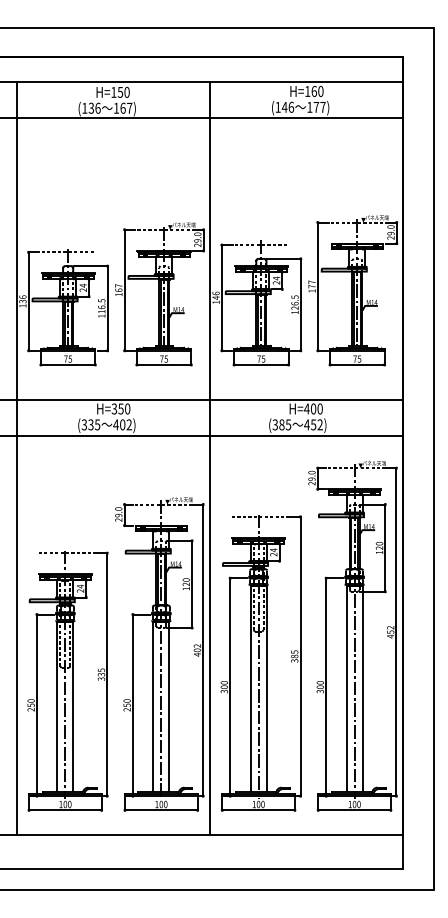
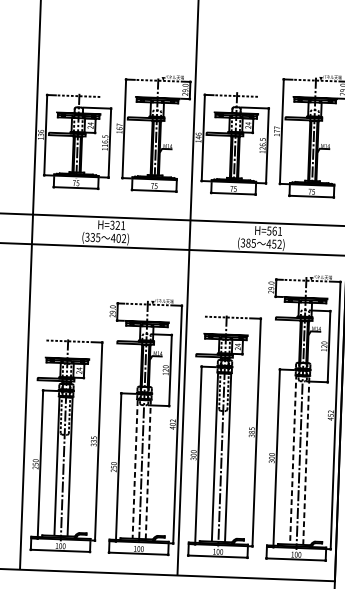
text: (124, 408) -> (120, 225), H=350 -> H=321
text: (313, 408) -> (274, 230), H=400 -> H=561
line: (354, 585) -> (302, 376), solid -> dashed
line: (160, 621) -> (143, 399), solid -> dashed

